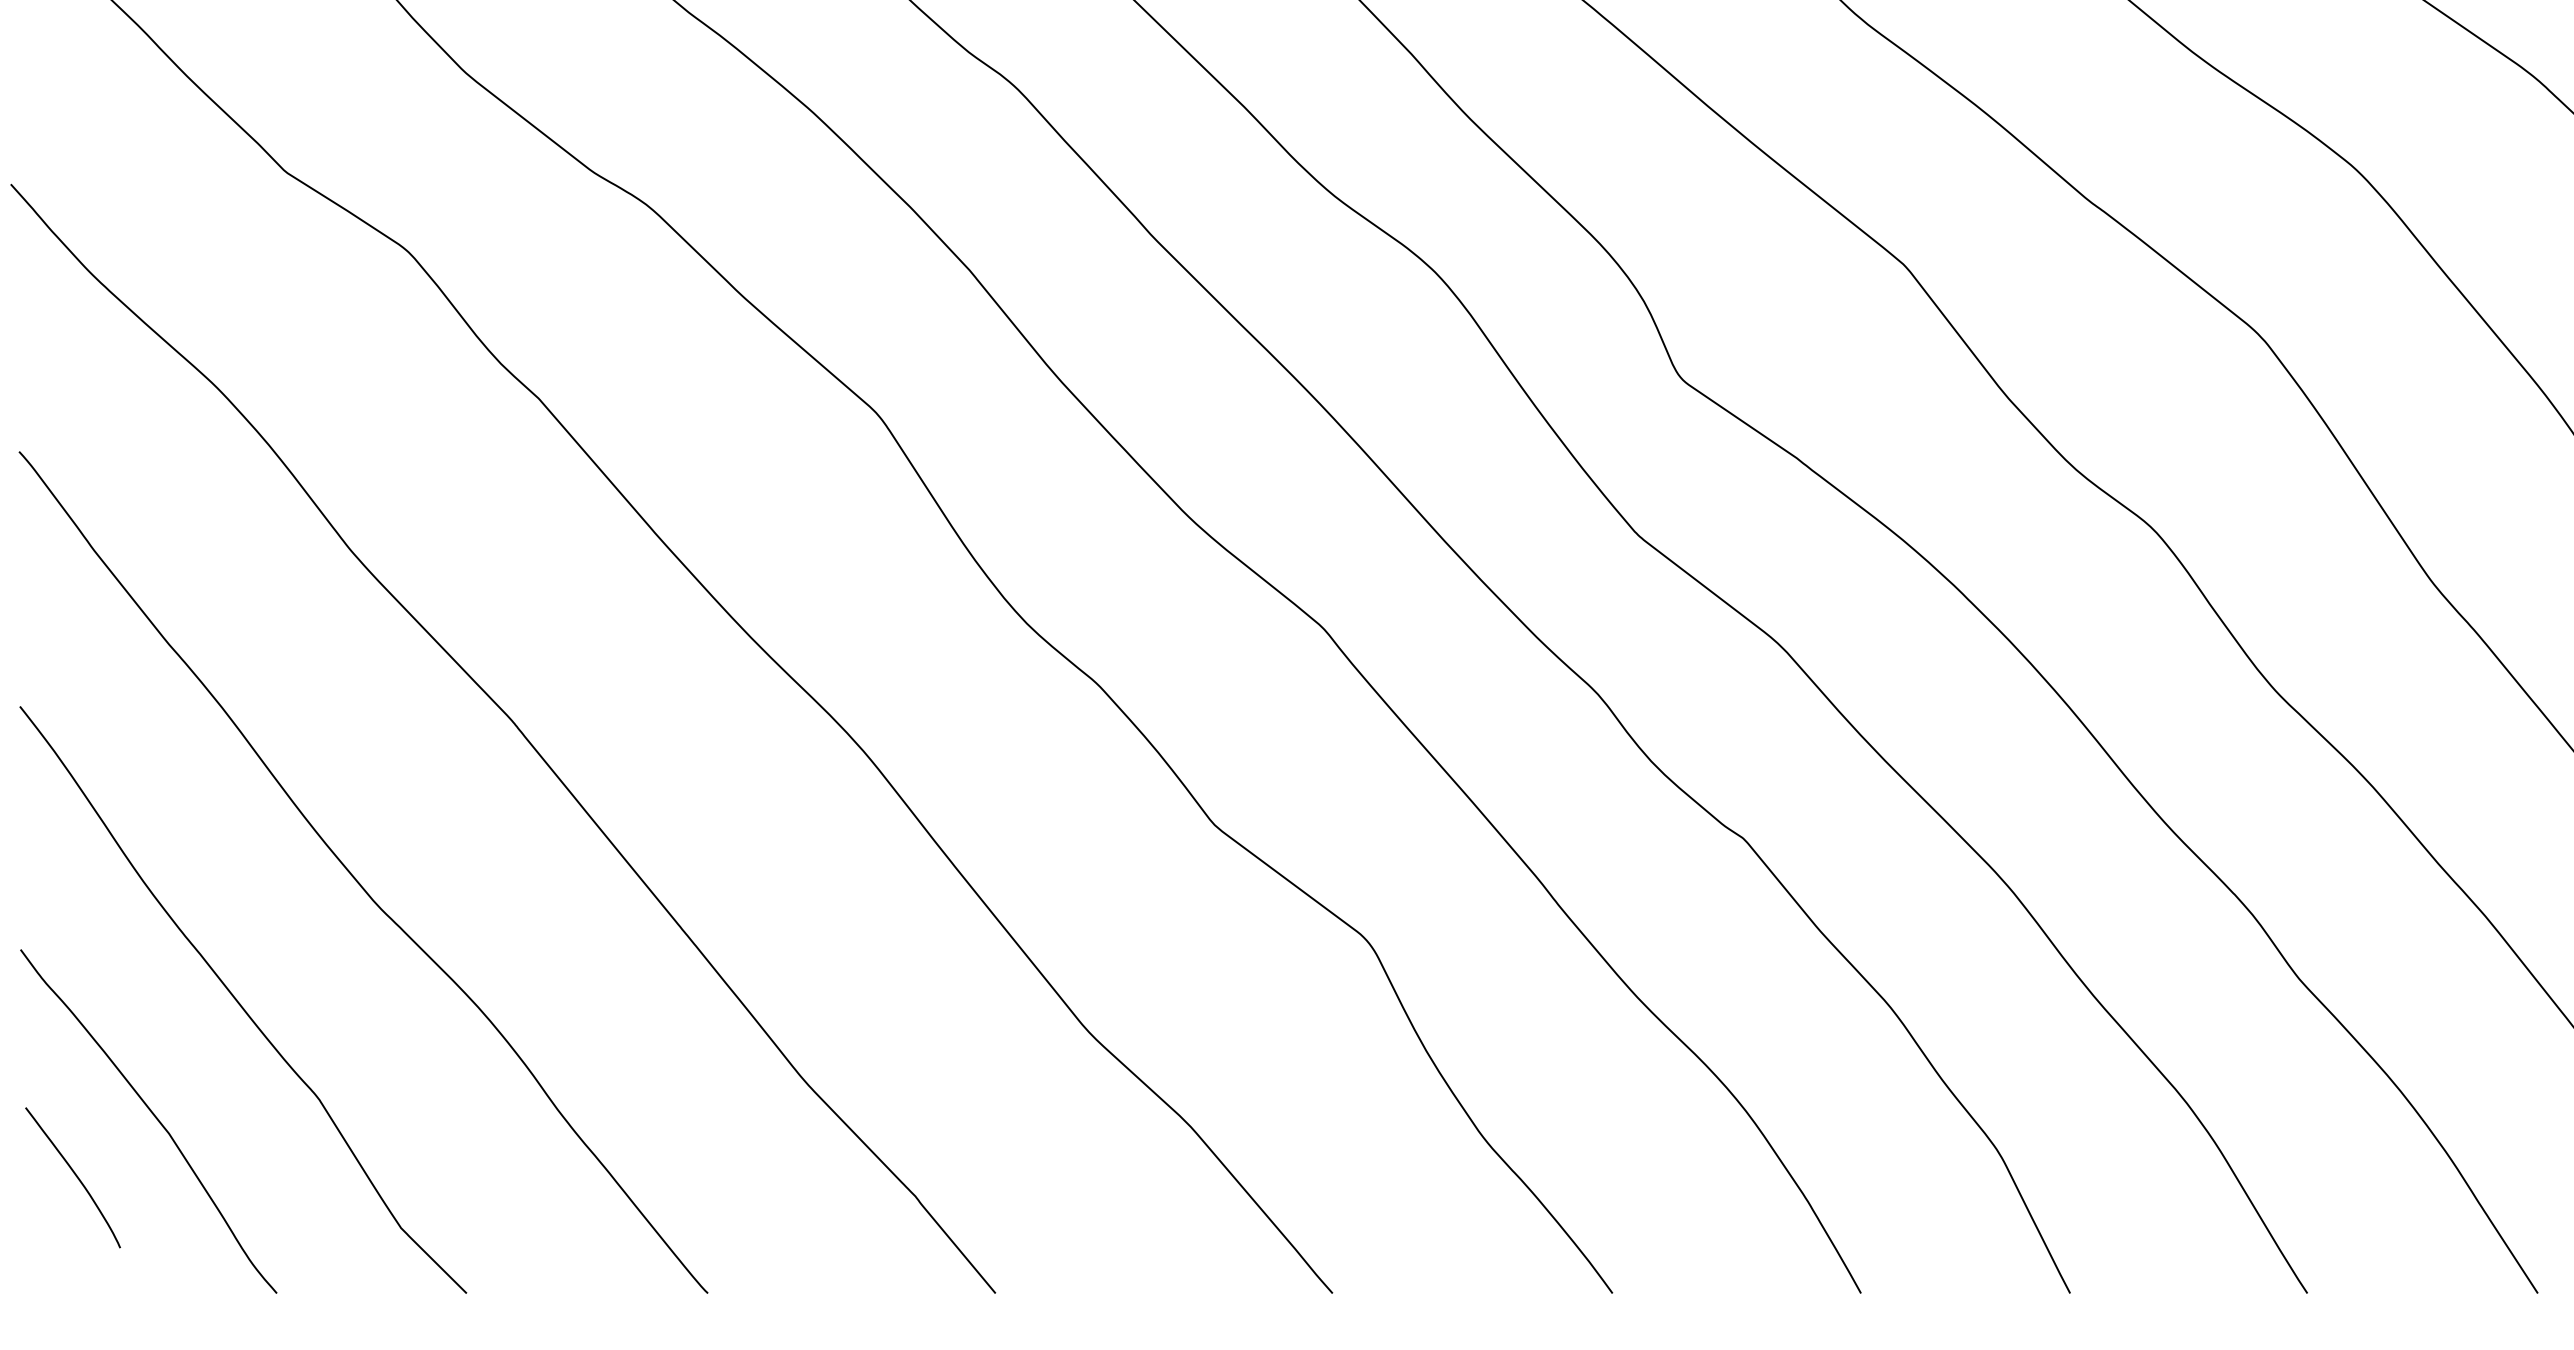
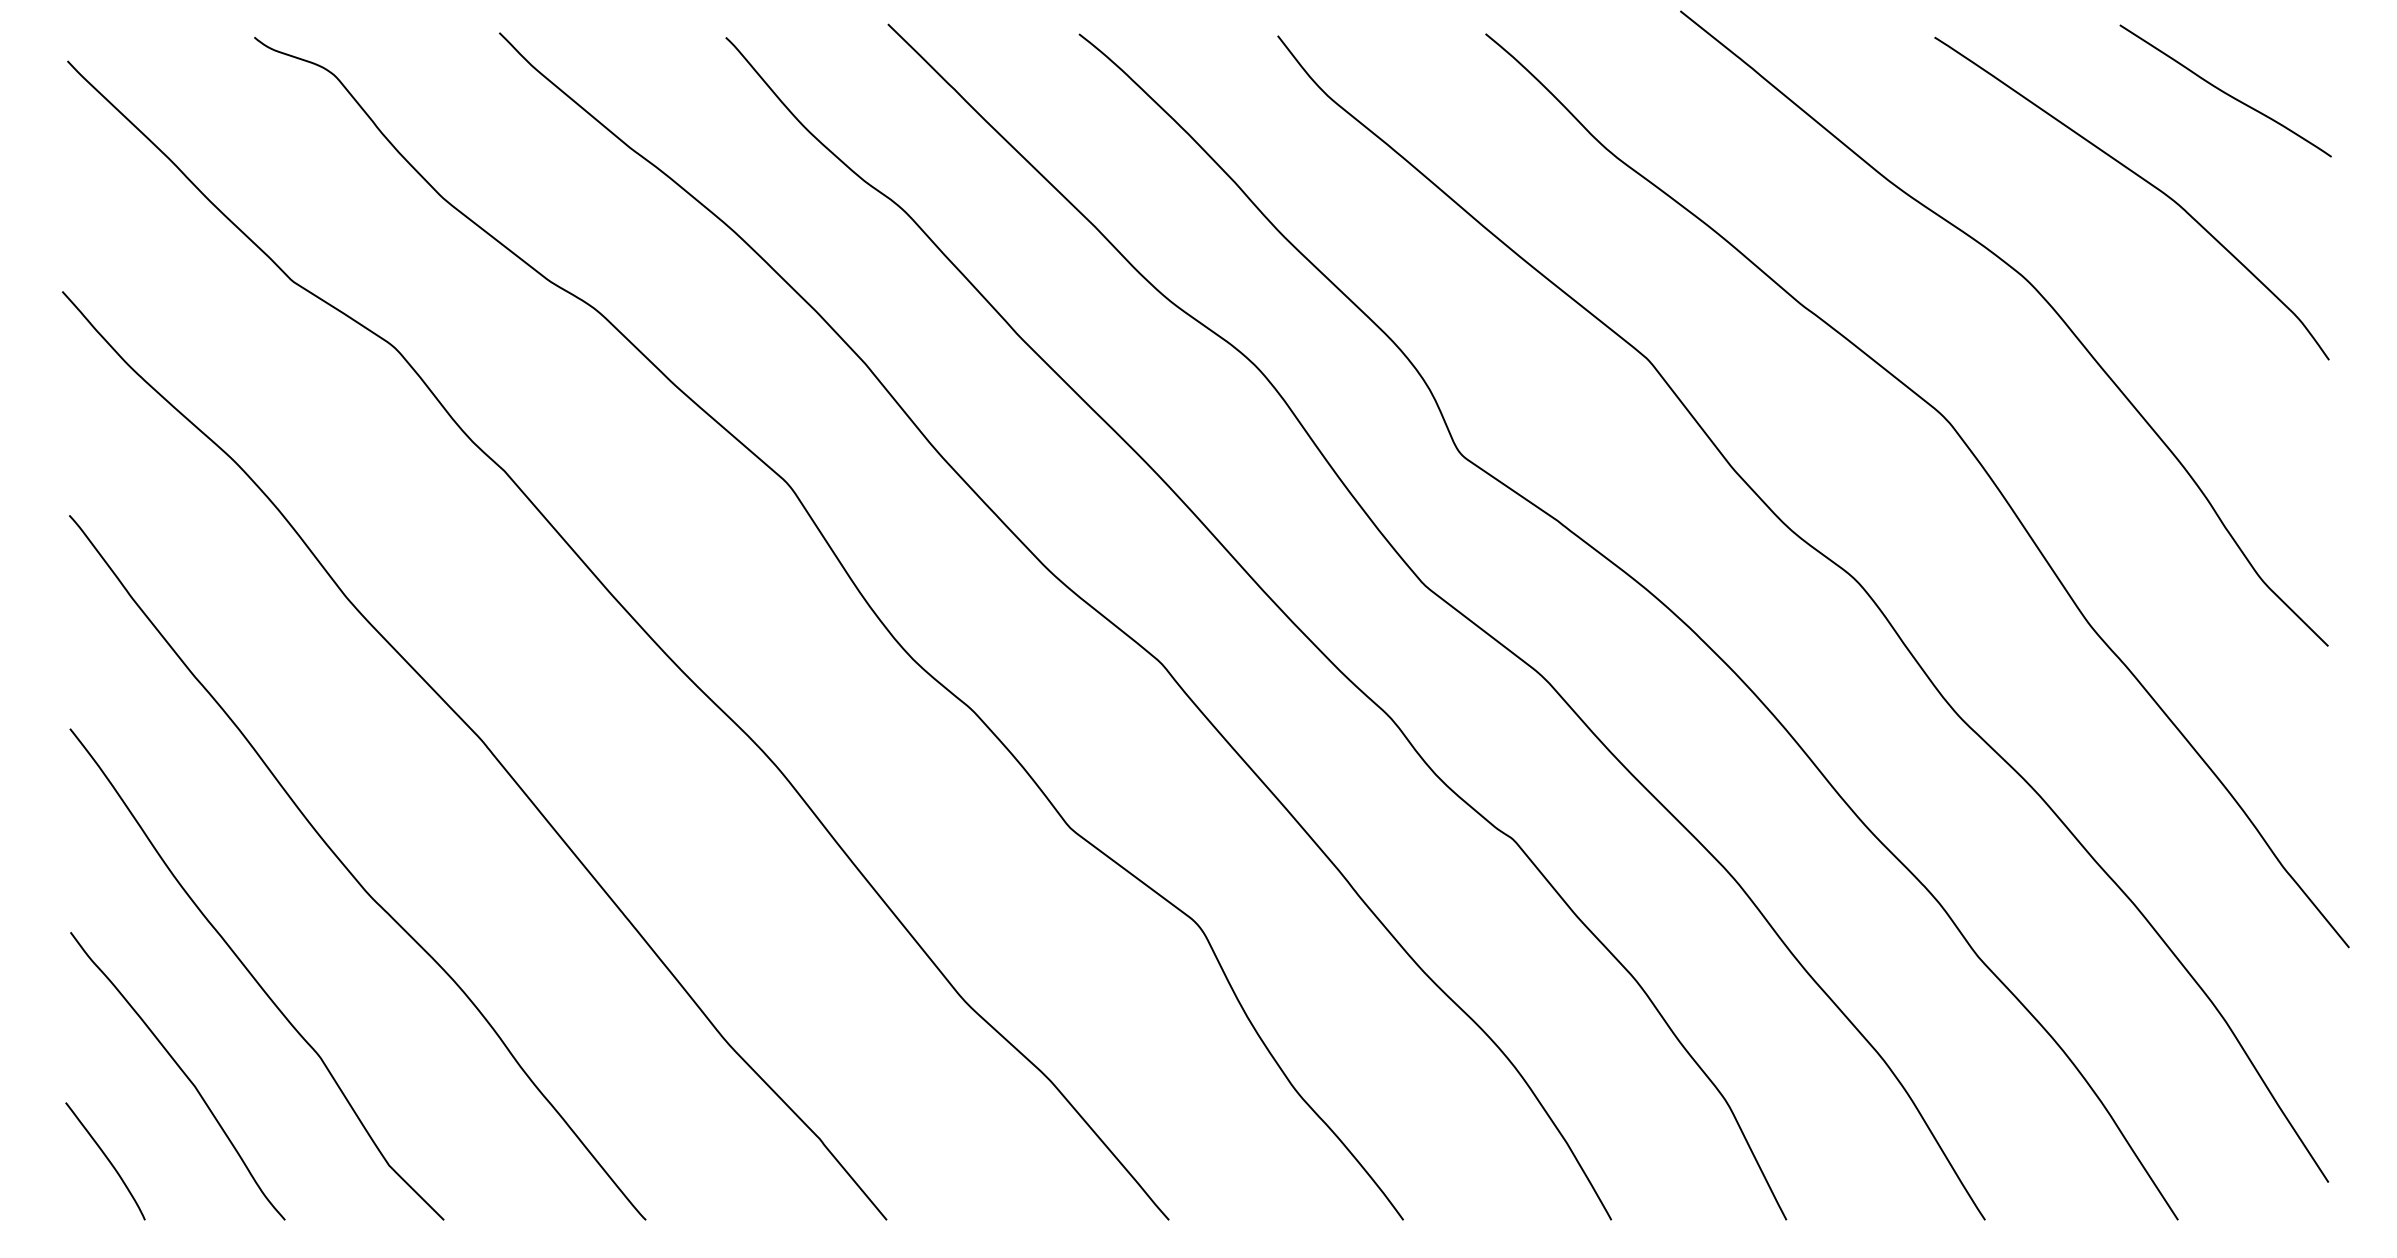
curve: (75, 1176) -> (107, 1160), moved

